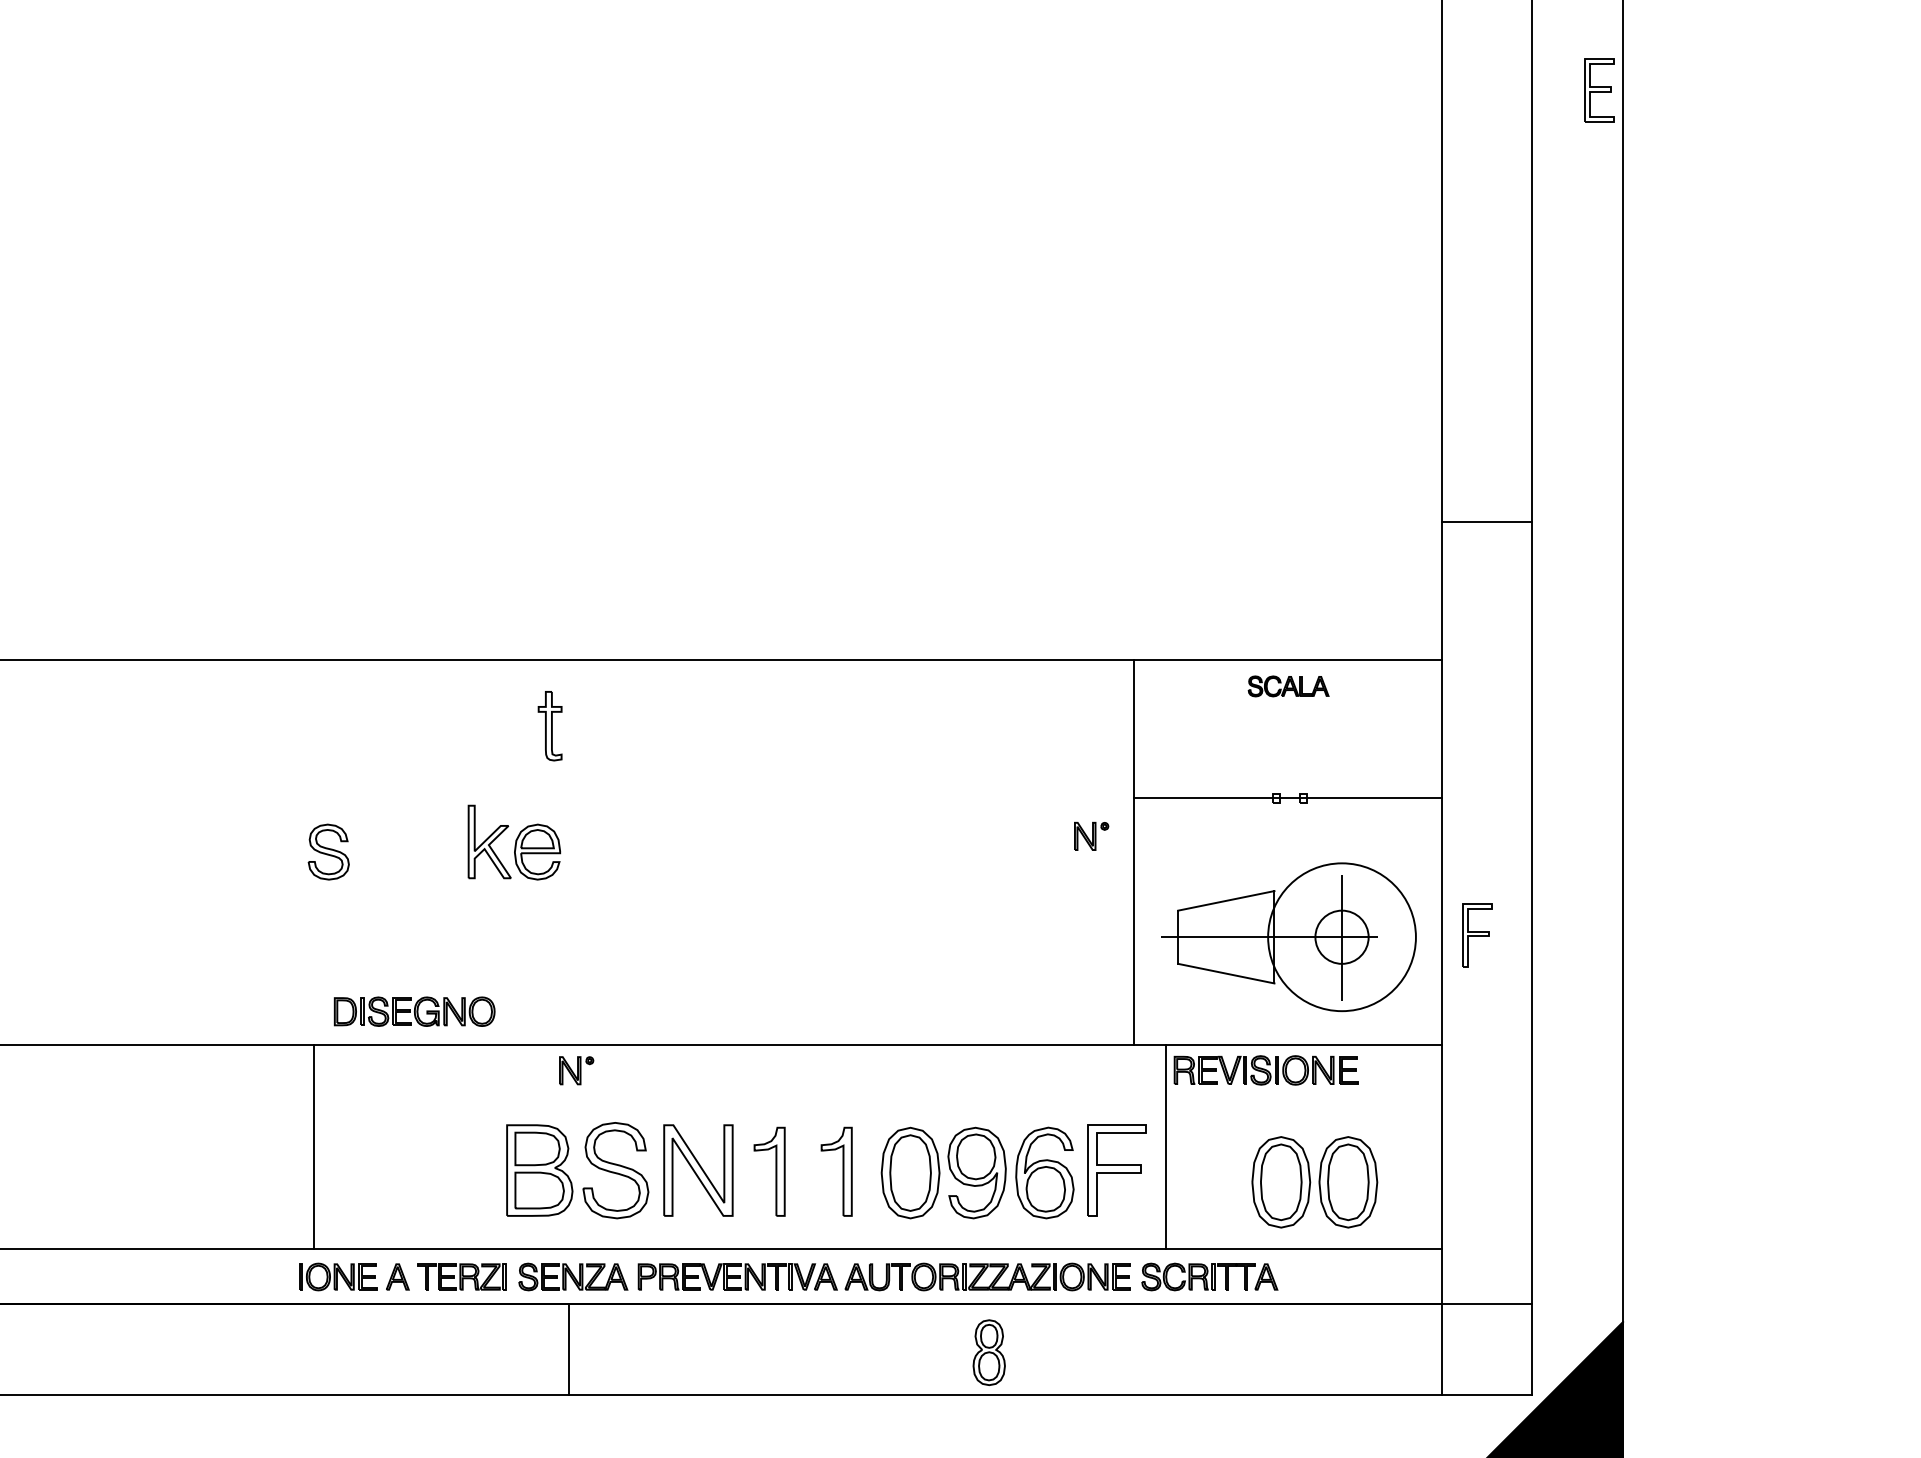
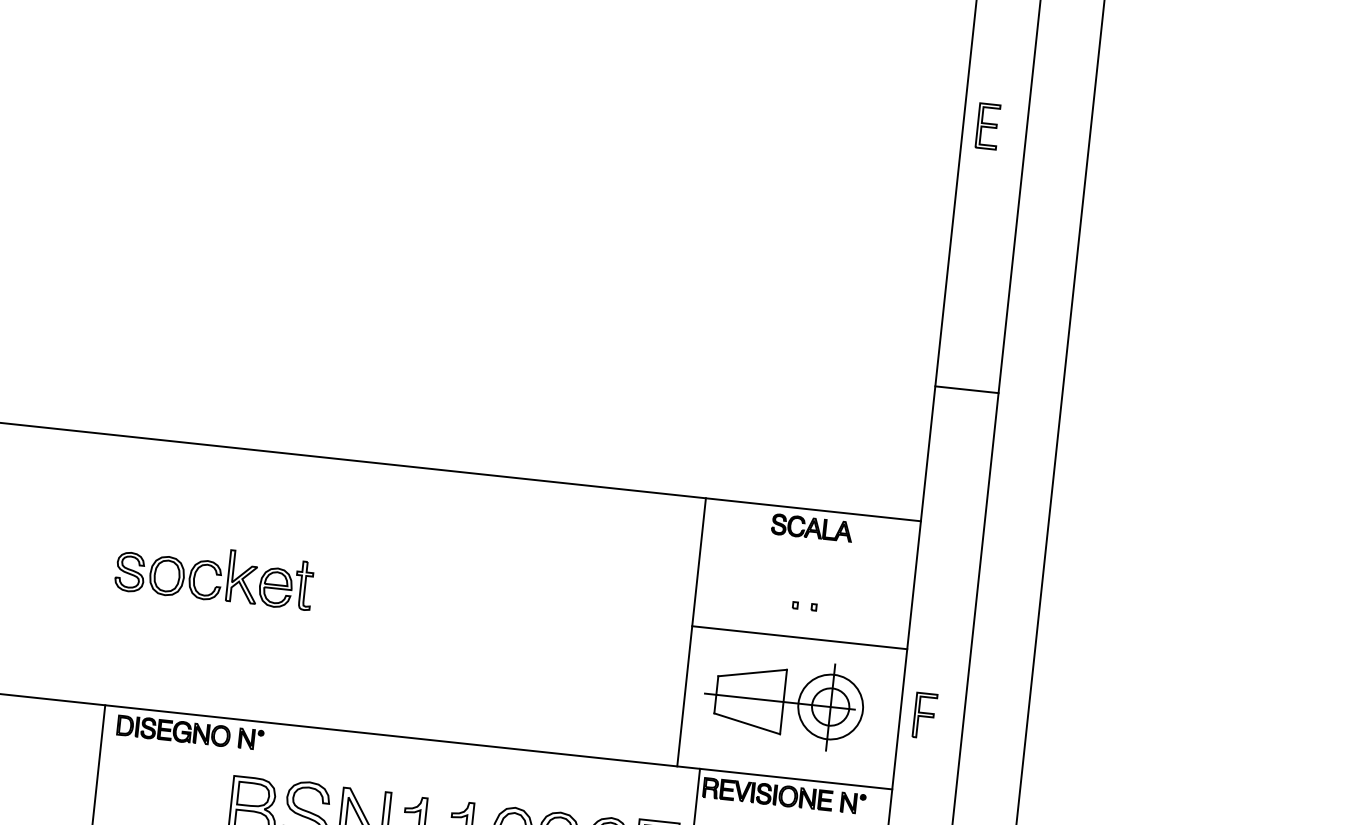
part: (1599, 90) -> (988, 126), moved
line: (1486, 521) -> (966, 389), moved
part: (1288, 686) -> (812, 528), size x1.43
part: (549, 726) -> (303, 585), moved
line: (1287, 797) -> (799, 637), moved
part: (1091, 835) -> (853, 802), moved
part: (407, 851) -> (185, 577), added
circle: (1341, 937) -> (830, 707), size x0.62
part: (414, 1011) -> (173, 730), moved
part: (576, 1070) -> (251, 739), moved

